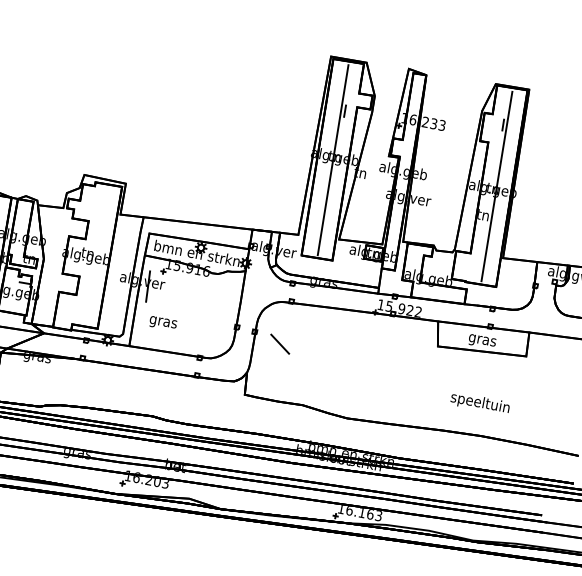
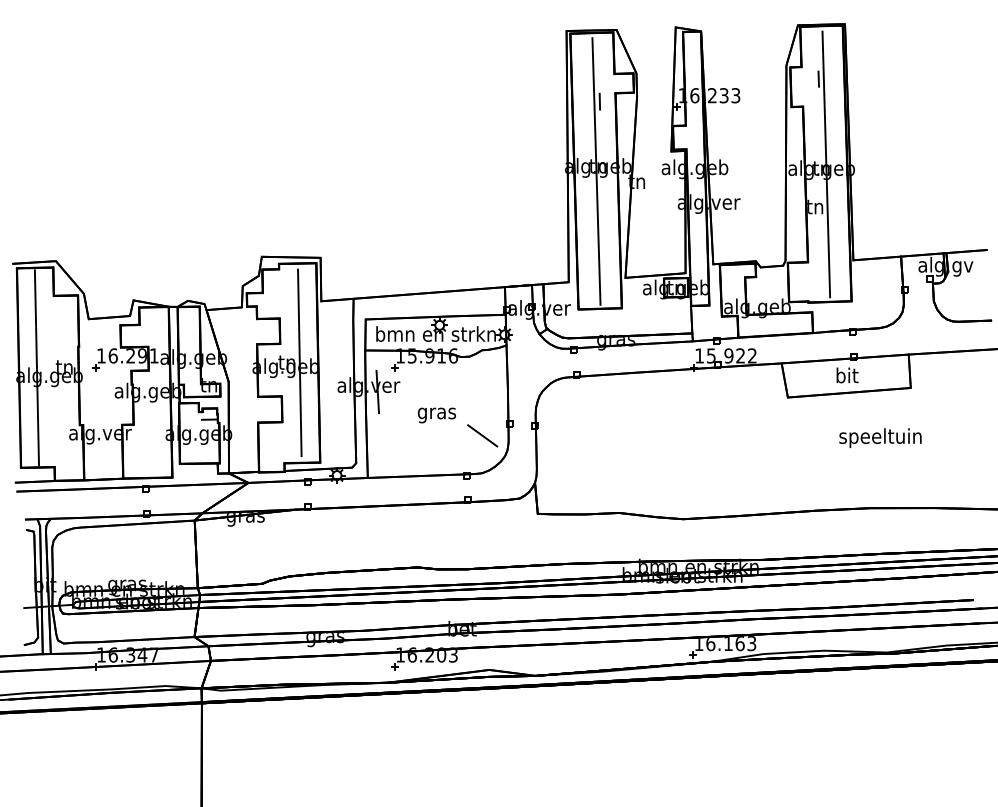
line: (96, 254) -> (299, 362), added
text: (162, 323) -> (436, 415), moved
text: (482, 340) -> (847, 377), gras -> bit
line: (280, 343) -> (482, 435), moved
text: (480, 403) -> (880, 437), moved

